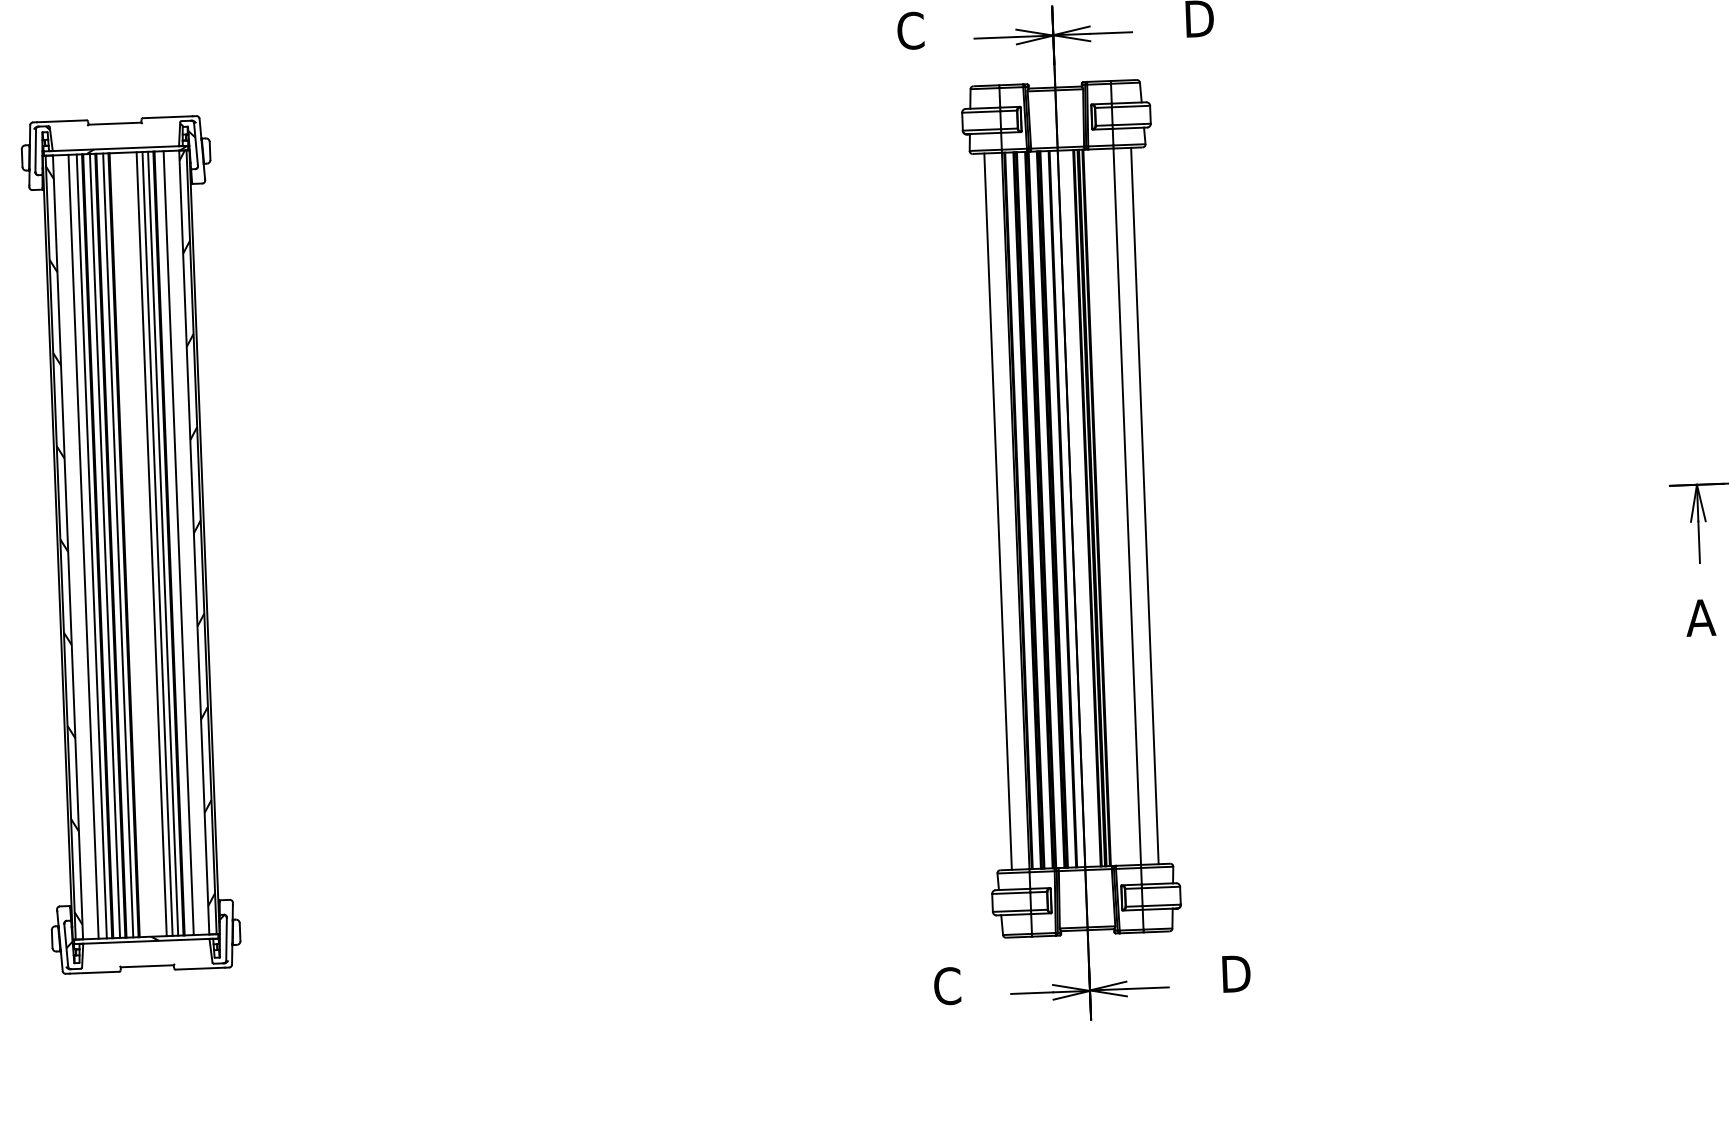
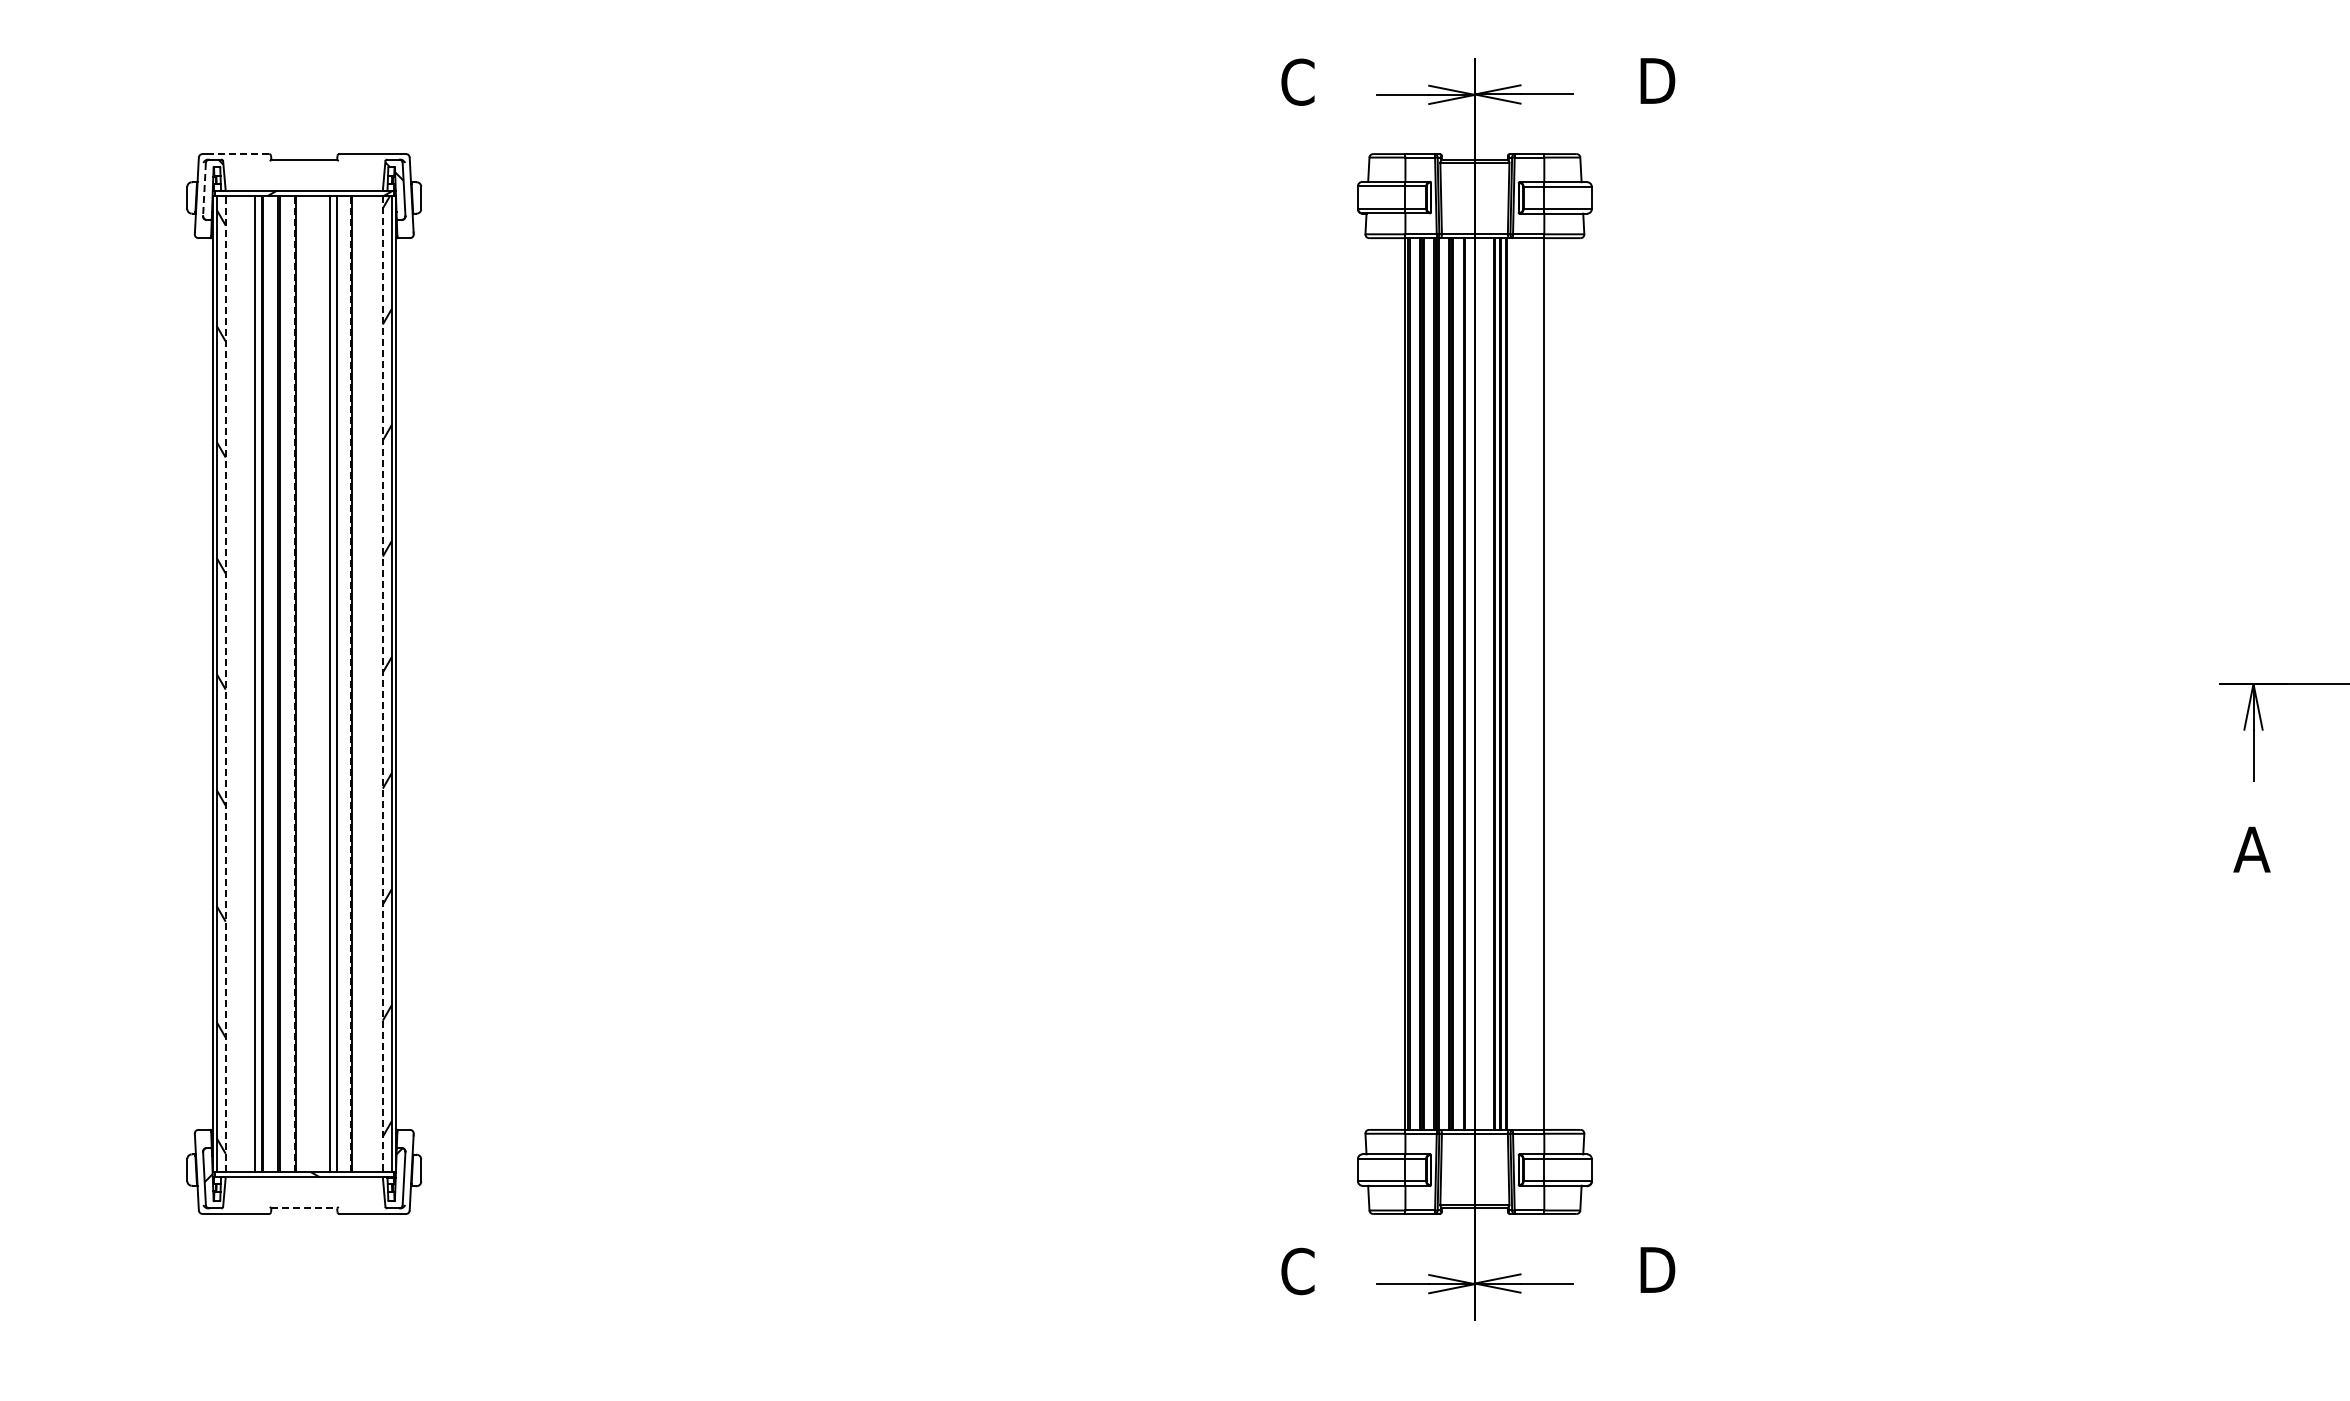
line: (61, 121) -> (238, 154), solid -> dashed
line: (35, 150) -> (204, 189), solid -> dashed
line: (1145, 505) -> (1566, 683), removed
line: (998, 511) -> (1383, 683), removed
line: (178, 542) -> (363, 683), removed
line: (193, 542) -> (382, 684), solid -> dashed
line: (163, 543) -> (344, 683), removed
line: (168, 543) -> (350, 684), solid -> dashed
line: (104, 545) -> (271, 683), removed
line: (118, 545) -> (288, 683), removed
line: (123, 545) -> (294, 684), solid -> dashed
line: (83, 546) -> (245, 683), removed
line: (67, 547) -> (225, 684), solid -> dashed
line: (147, 966) -> (304, 1208), solid -> dashed

